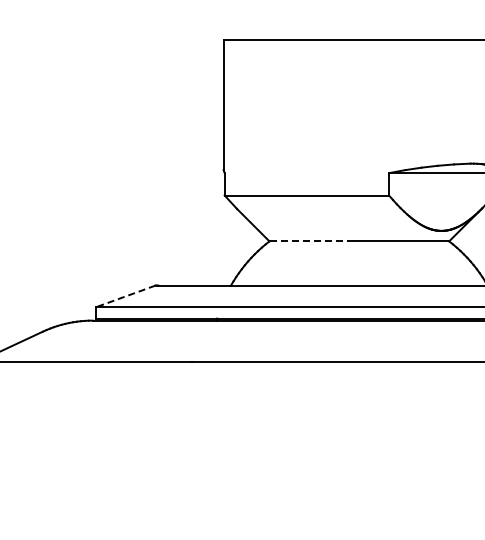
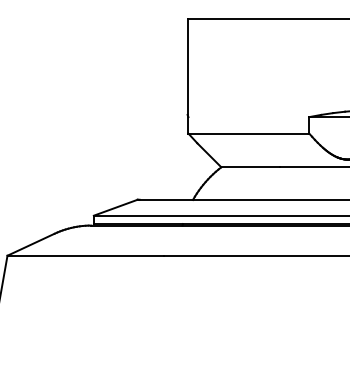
line: (309, 241) -> (250, 167), dashed -> solid
line: (125, 296) -> (115, 207), dashed -> solid

